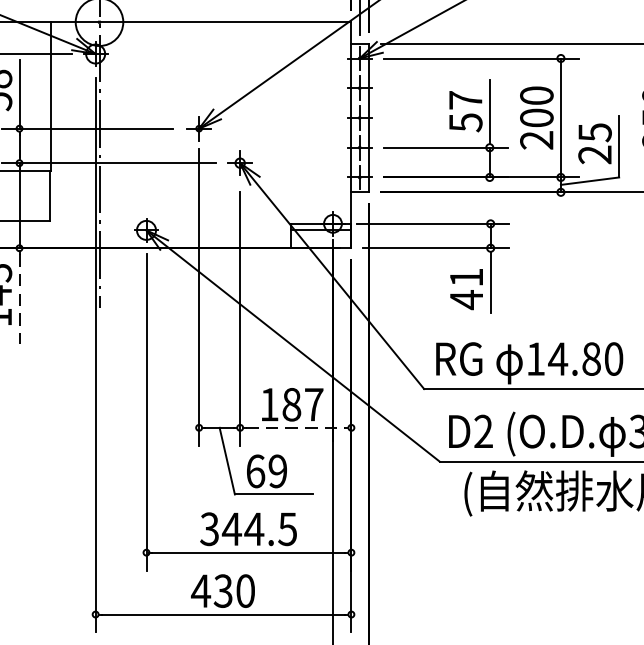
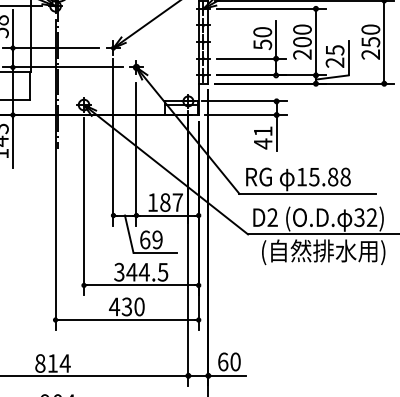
text: (465, 100) -> (262, 32), 57 -> 50
line: (18, 299) -> (12, 143), dashed -> solid
text: (585, 359) -> (329, 177), 14.80 -> 15.88
line: (295, 427) -> (167, 215), dashed -> solid

